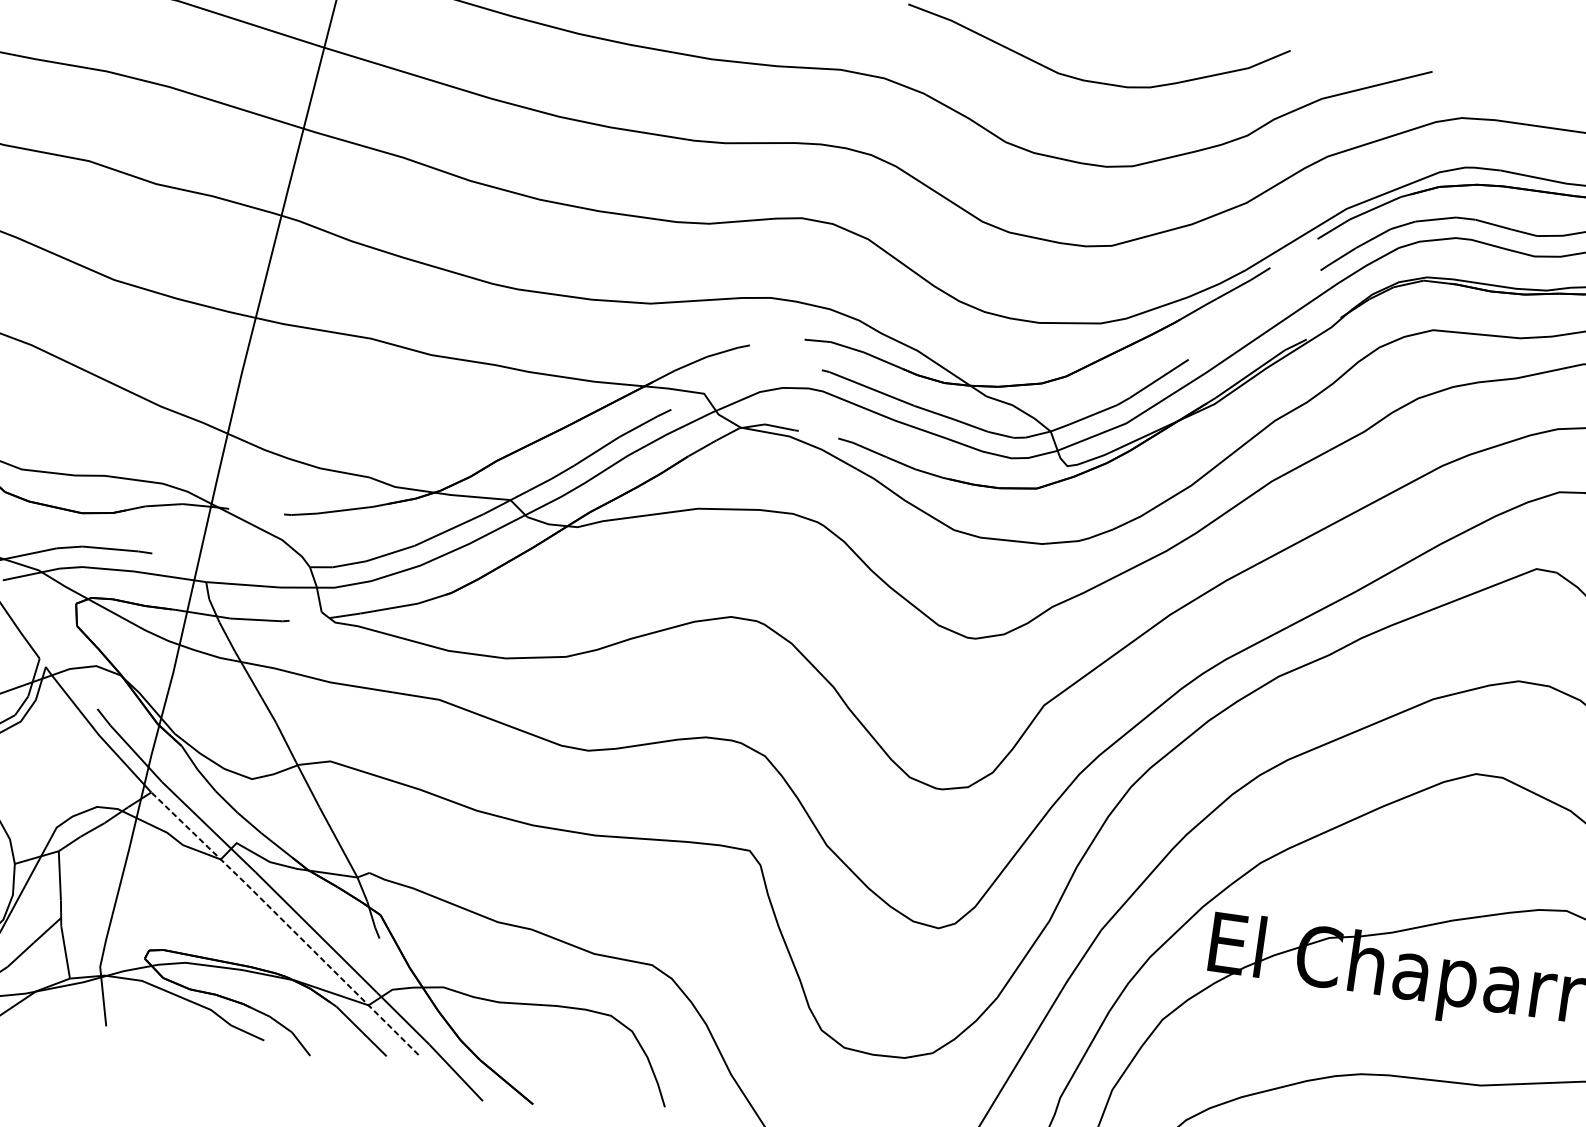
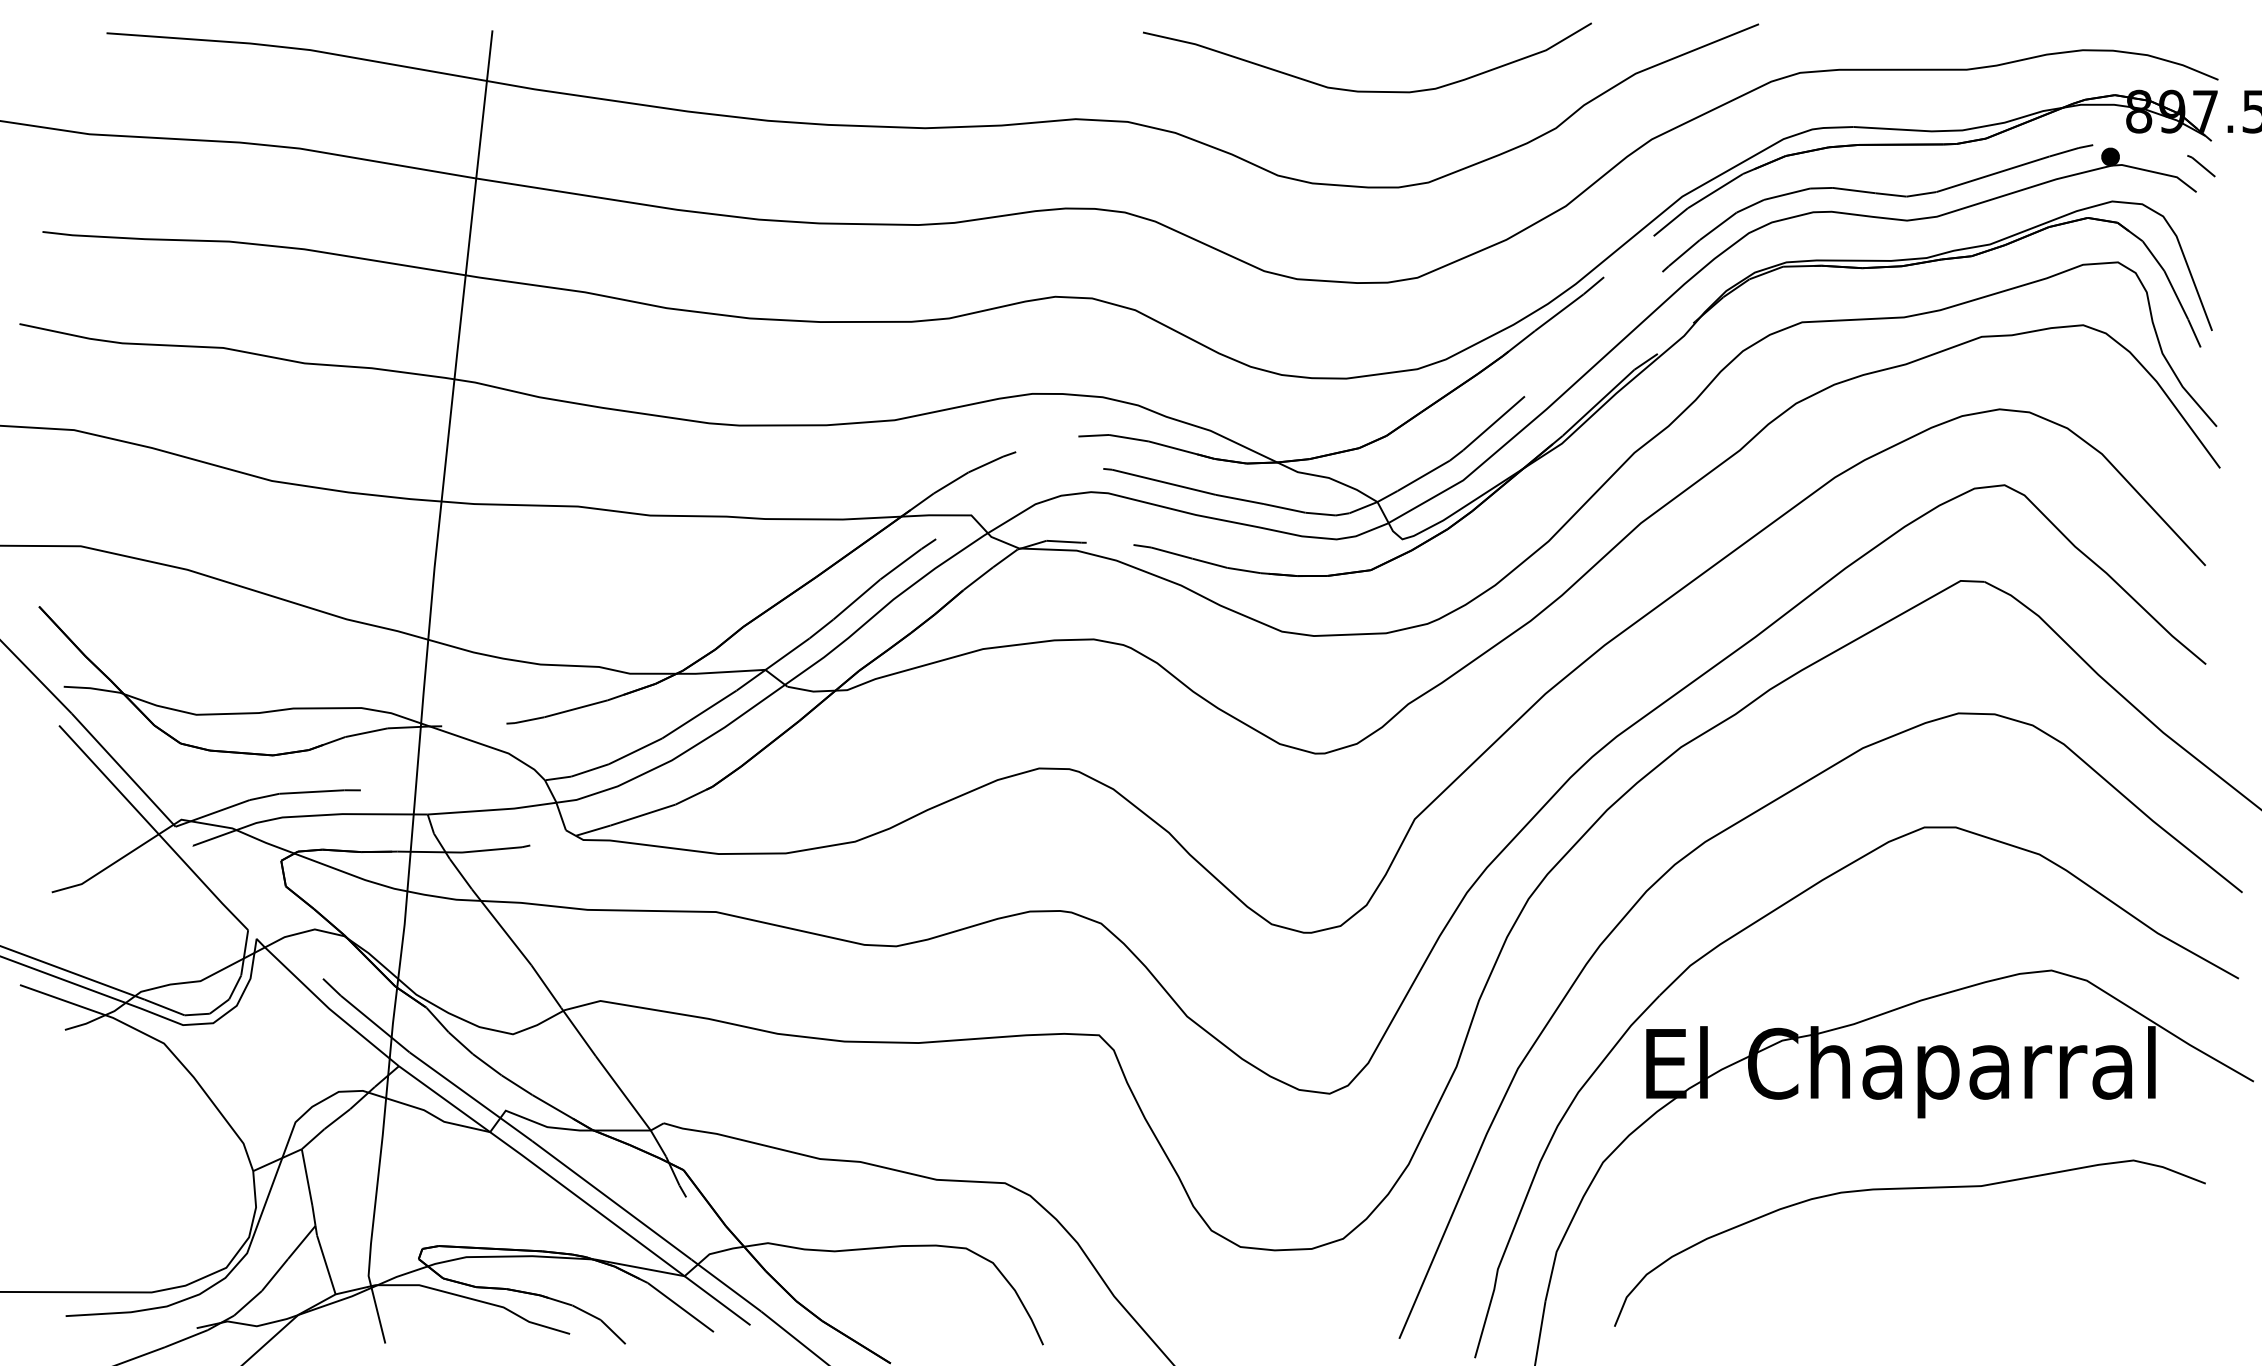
line: (284, 922) -> (574, 1194), dashed -> solid

